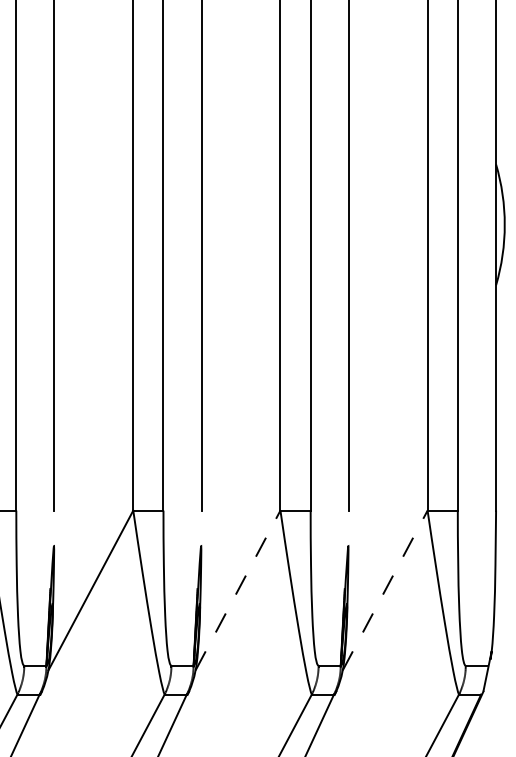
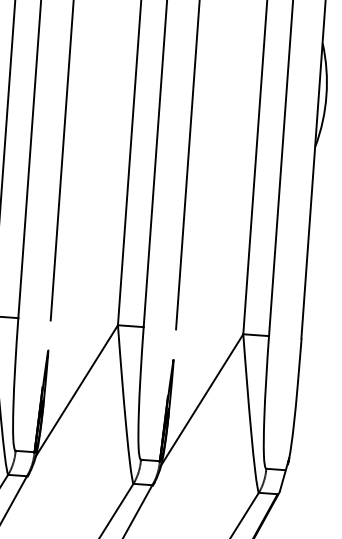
line: (238, 590) -> (77, 390), dashed -> solid
line: (385, 590) -> (202, 399), dashed -> solid

